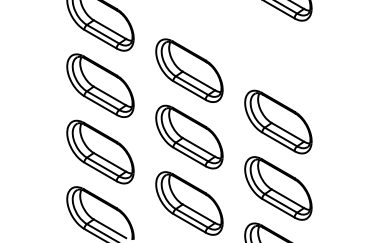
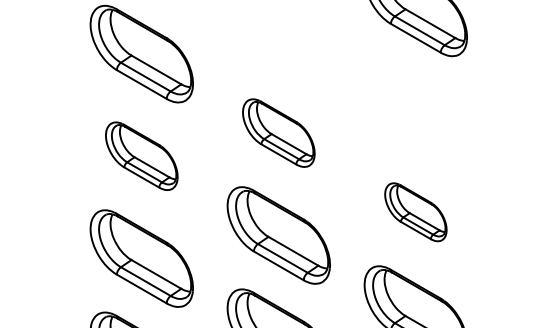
part: (189, 70) -> (278, 132), size x0.7
part: (100, 85) -> (141, 155), size x0.7
part: (278, 121) -> (415, 211), size x0.6

